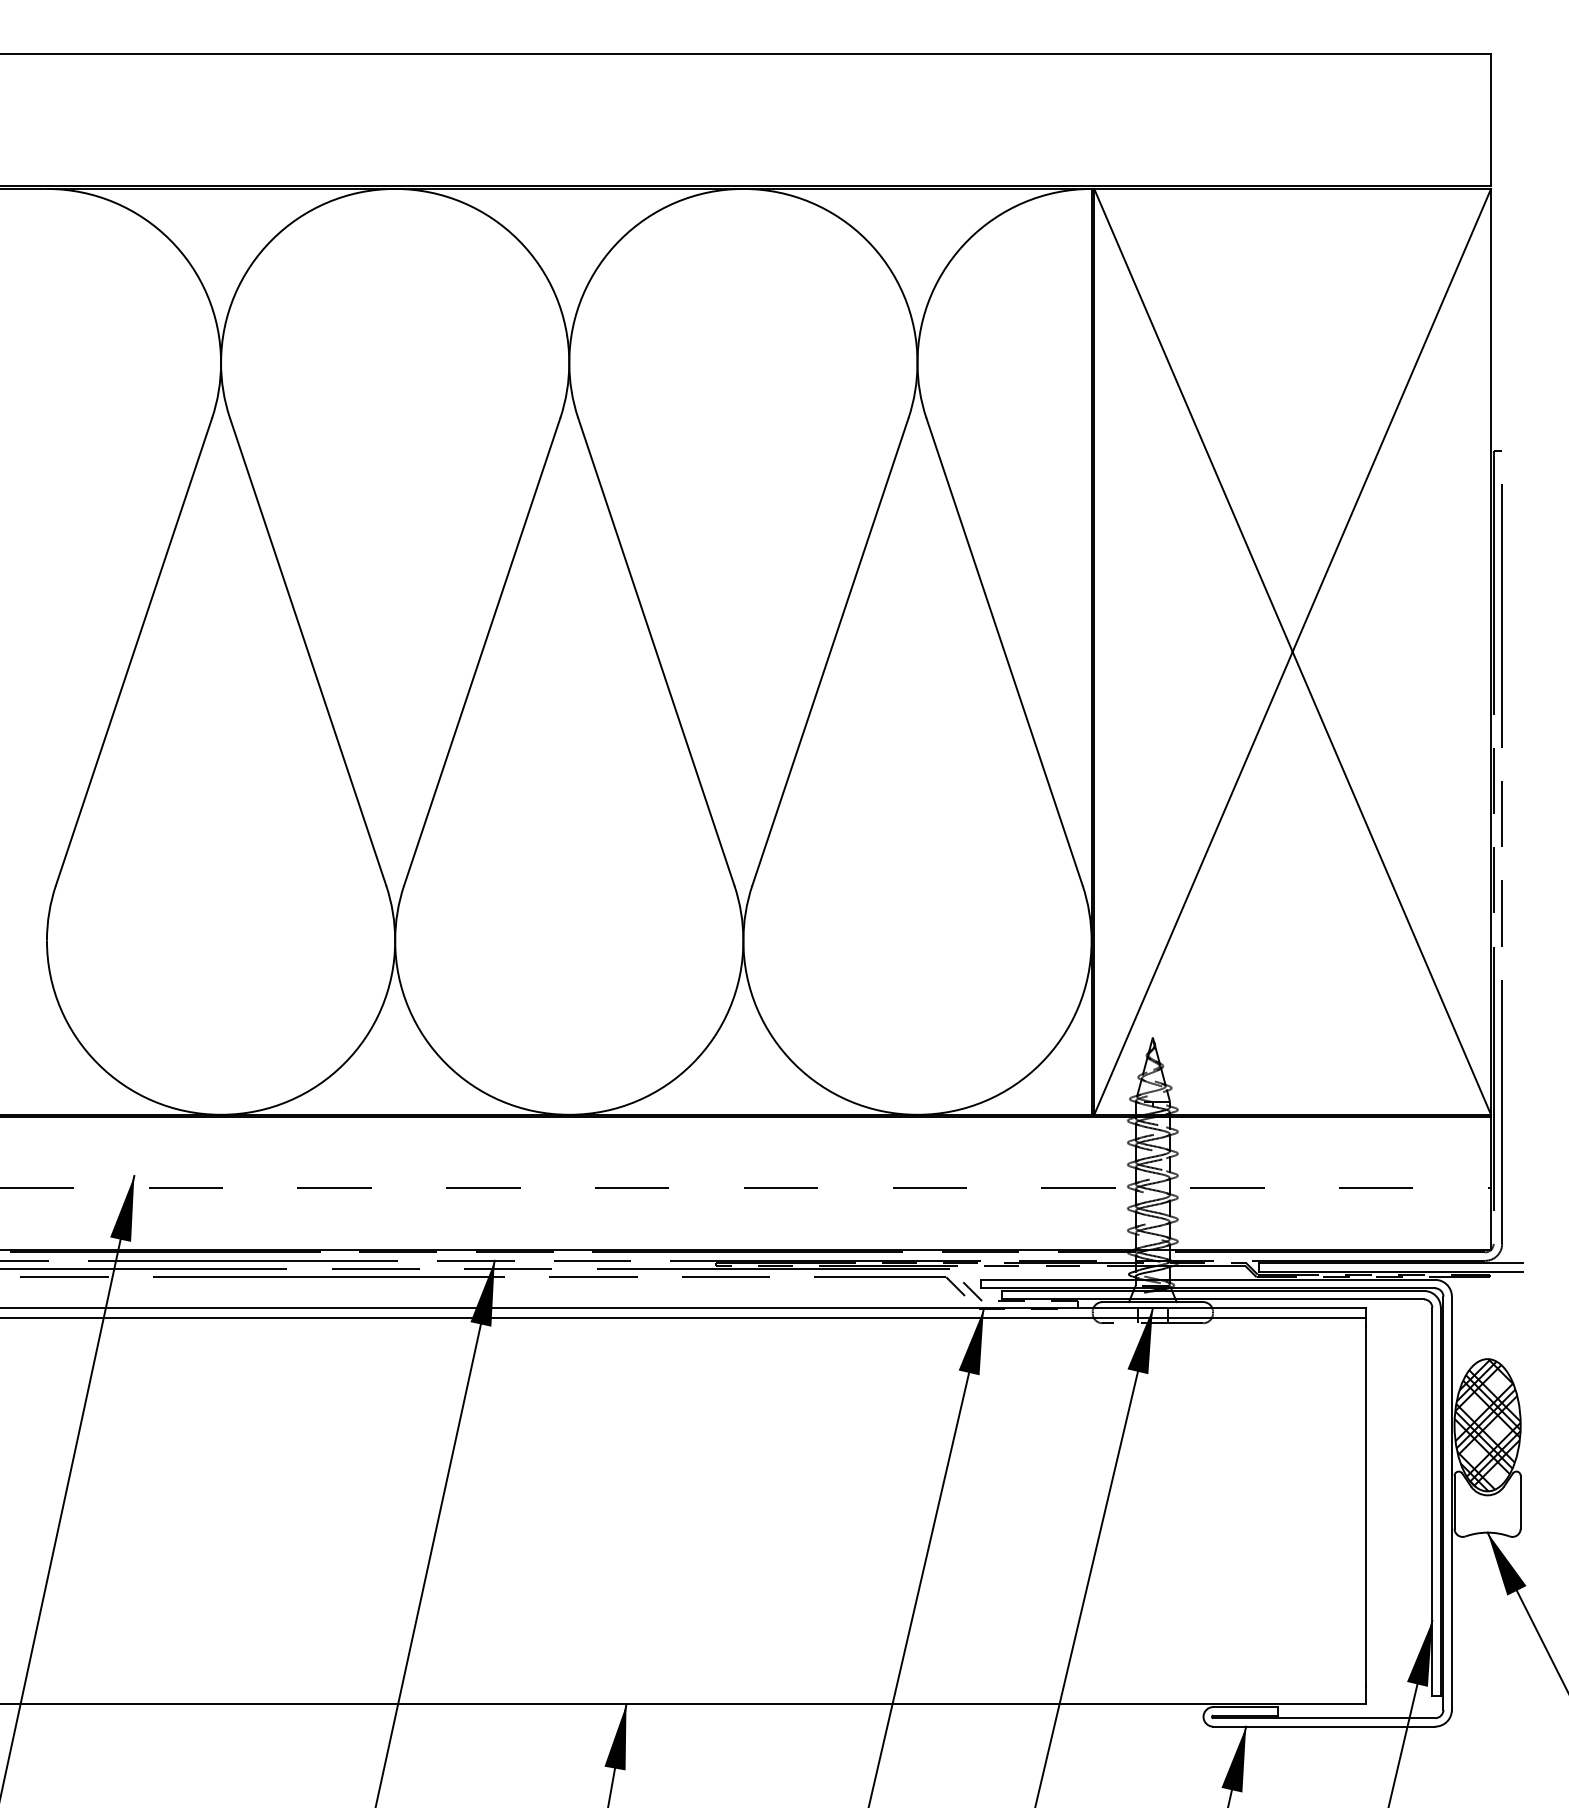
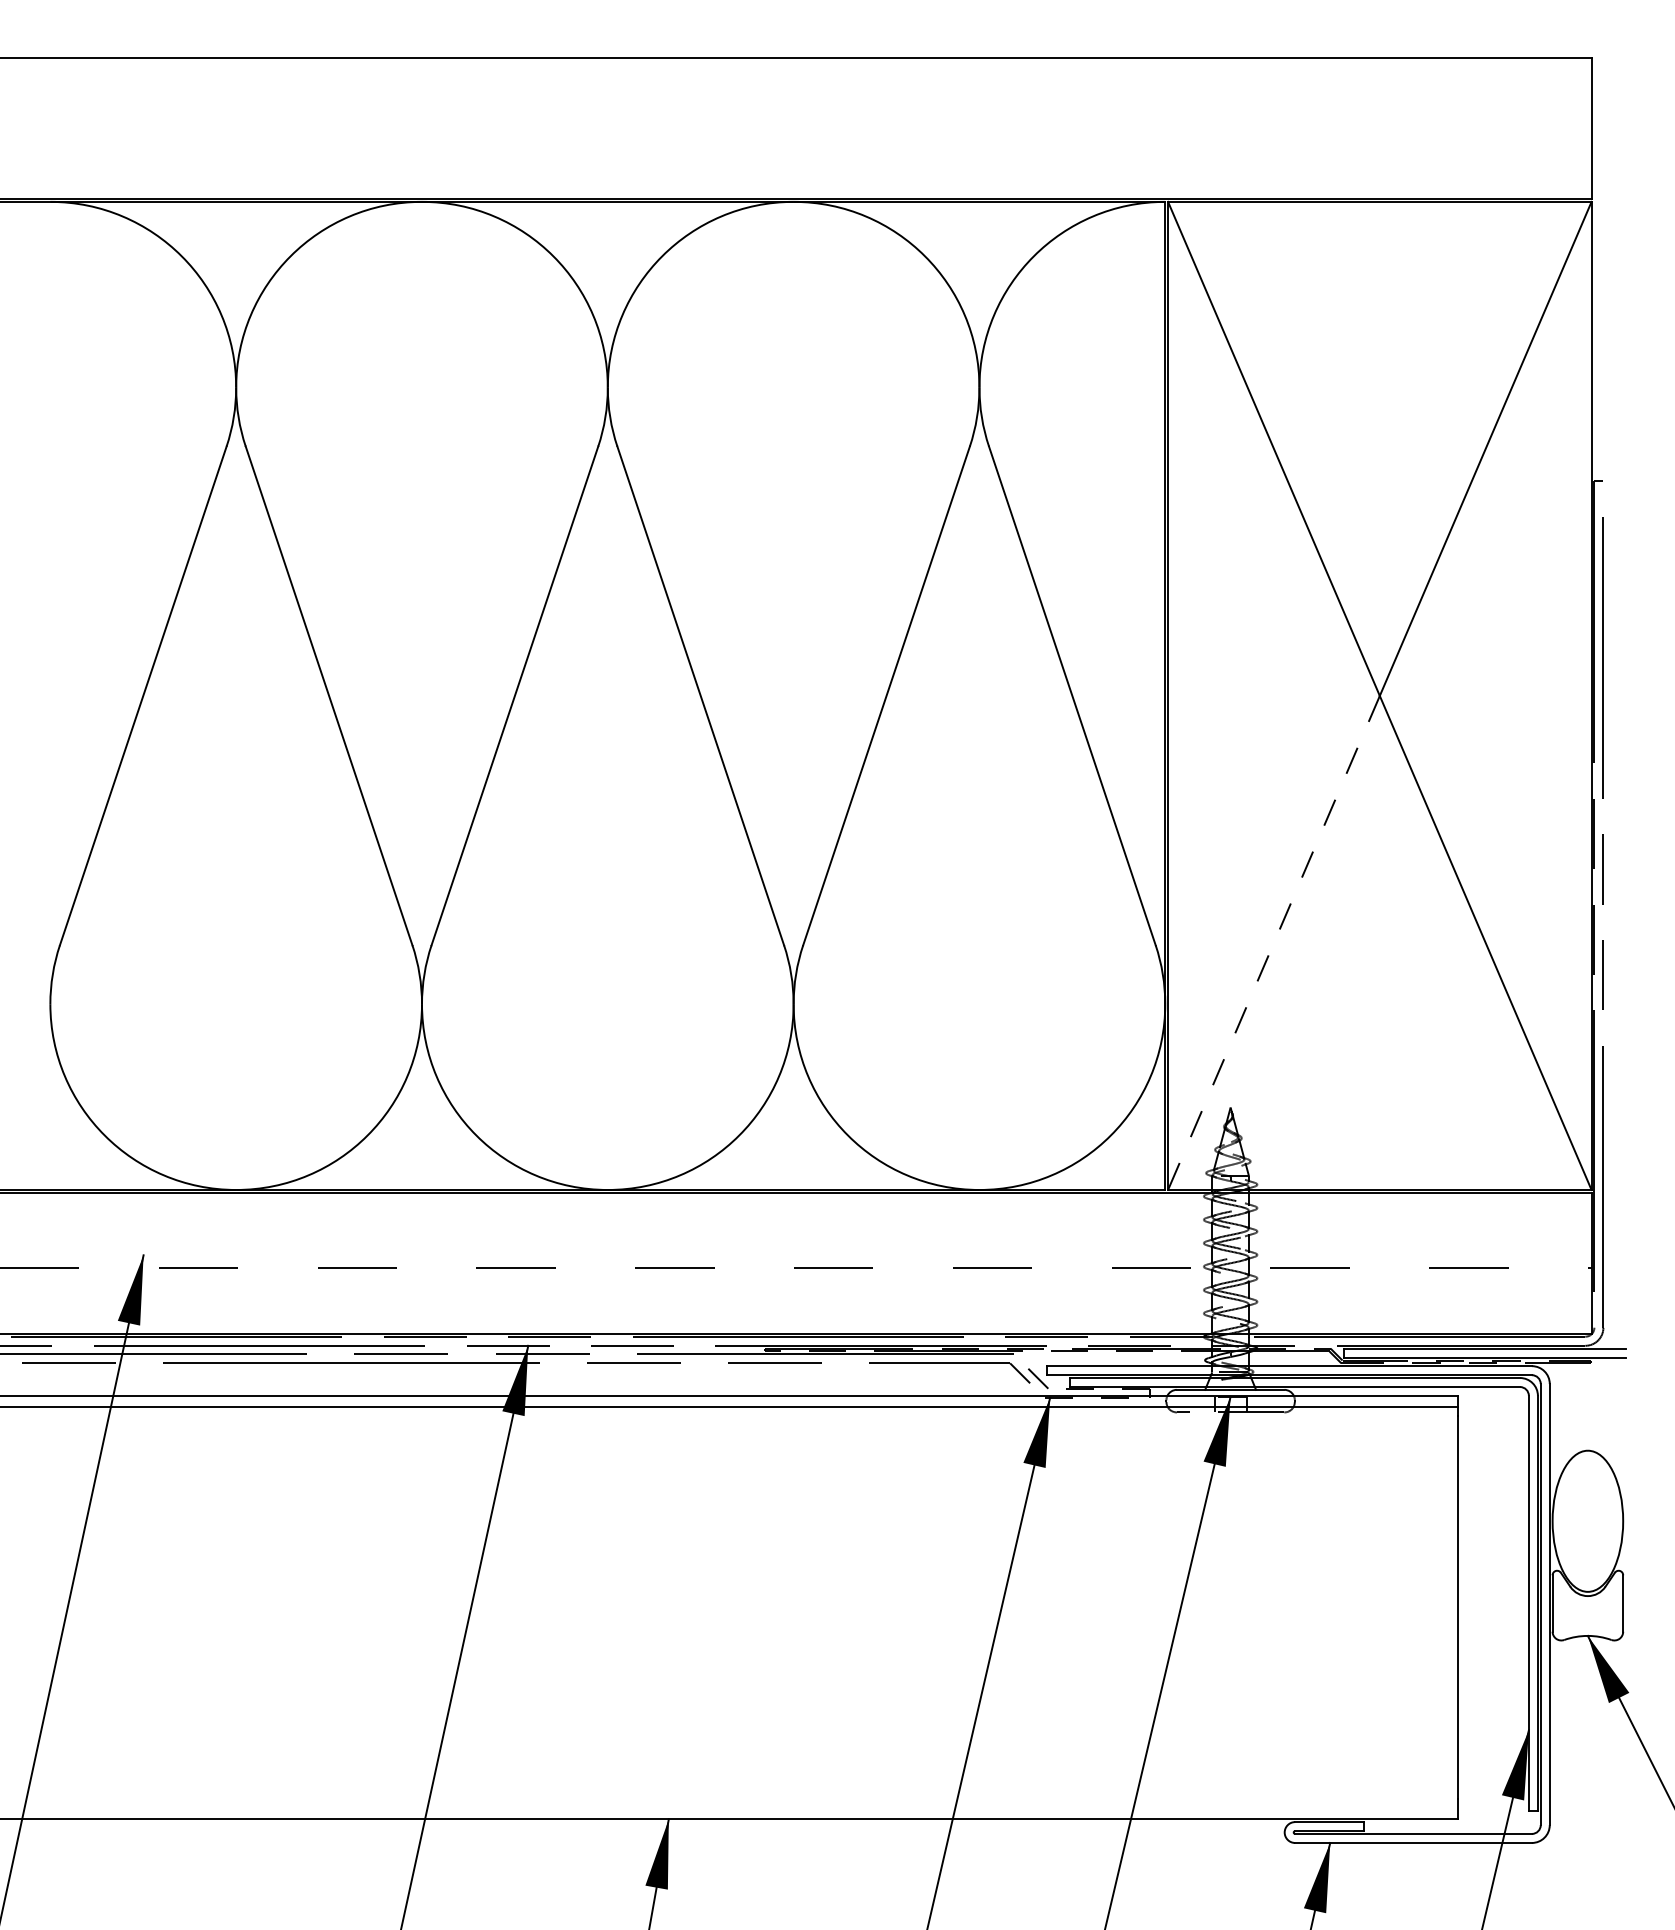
line: (1193, 882) -> (1273, 942), solid -> dashed
hatch: (1487, 1424) -> (1587, 1520), removed

